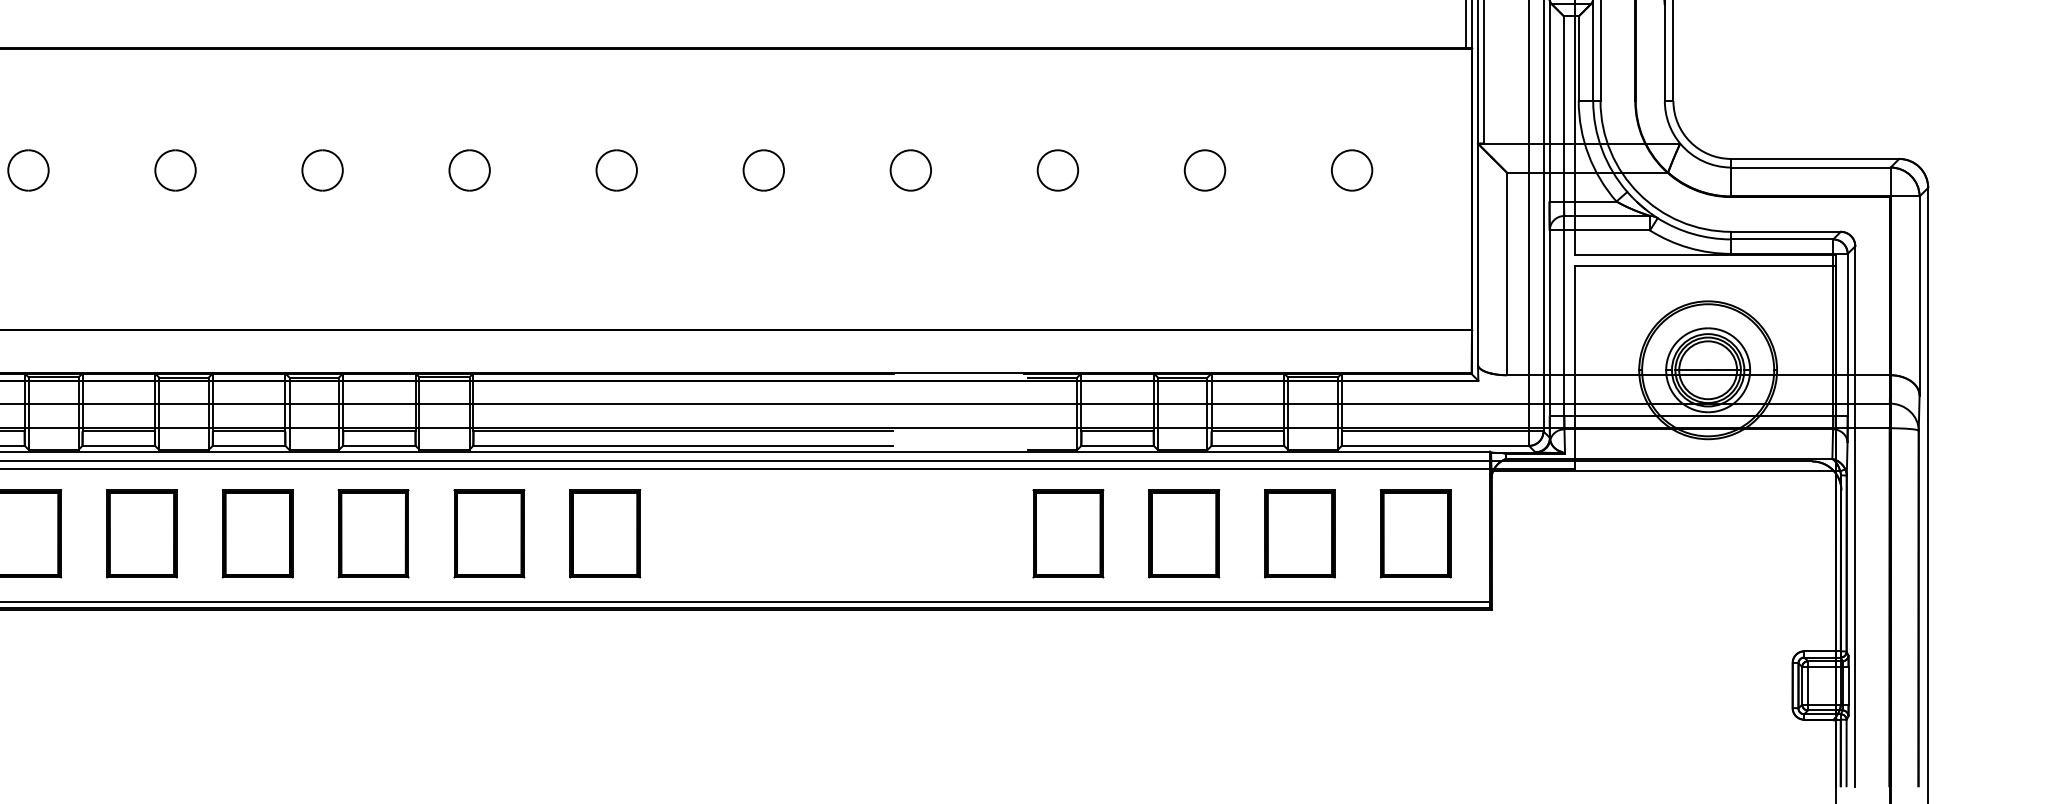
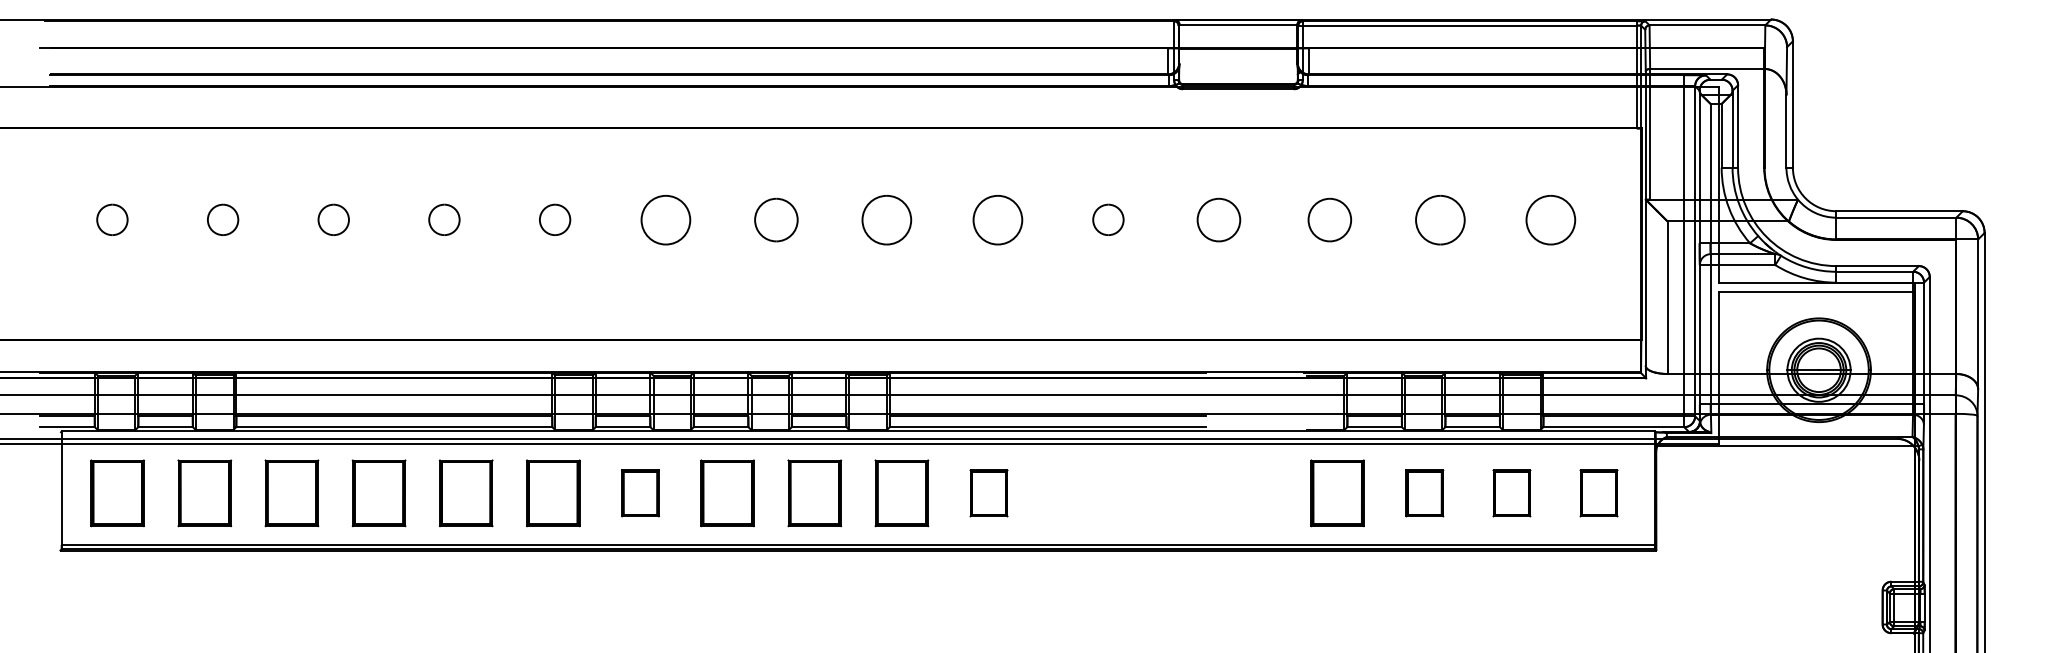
part: (175, 169) -> (665, 219), size x1.6
part: (322, 169) -> (776, 219), size x1.4
part: (470, 169) -> (887, 219), size x1.6
part: (616, 169) -> (997, 219), size x1.6
part: (911, 169) -> (1219, 219), size x1.4
part: (1057, 169) -> (1329, 219), size x1.4
part: (1205, 169) -> (1440, 219), size x1.6
part: (1352, 169) -> (1551, 219), size x1.6
part: (141, 534) -> (640, 493), size x0.7
part: (604, 534) -> (988, 493), size x0.7
part: (1183, 534) -> (1424, 493), size x0.7
part: (1299, 534) -> (1511, 493), size x0.7
part: (1415, 534) -> (1598, 493), size x0.7

